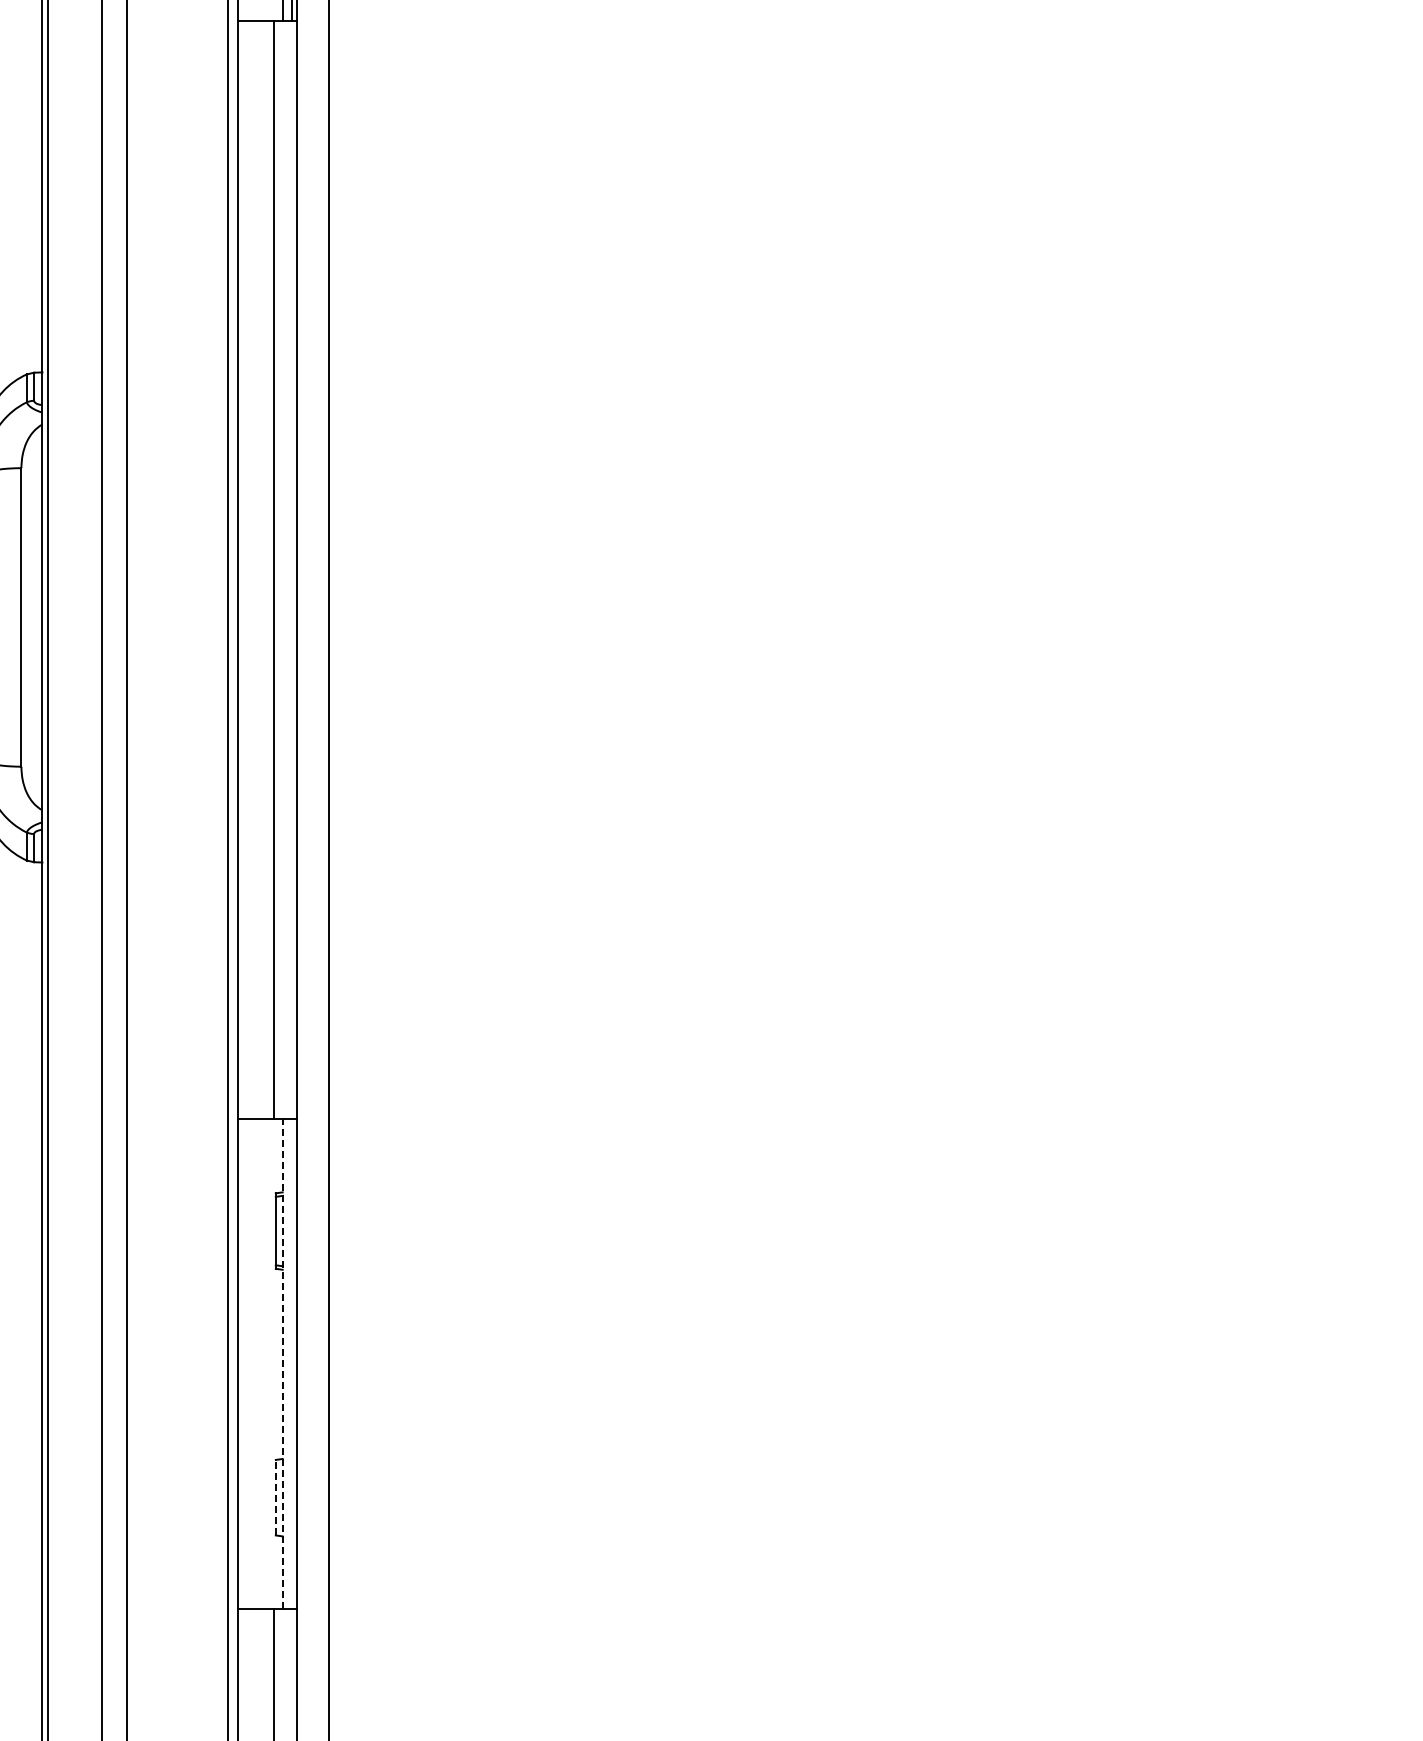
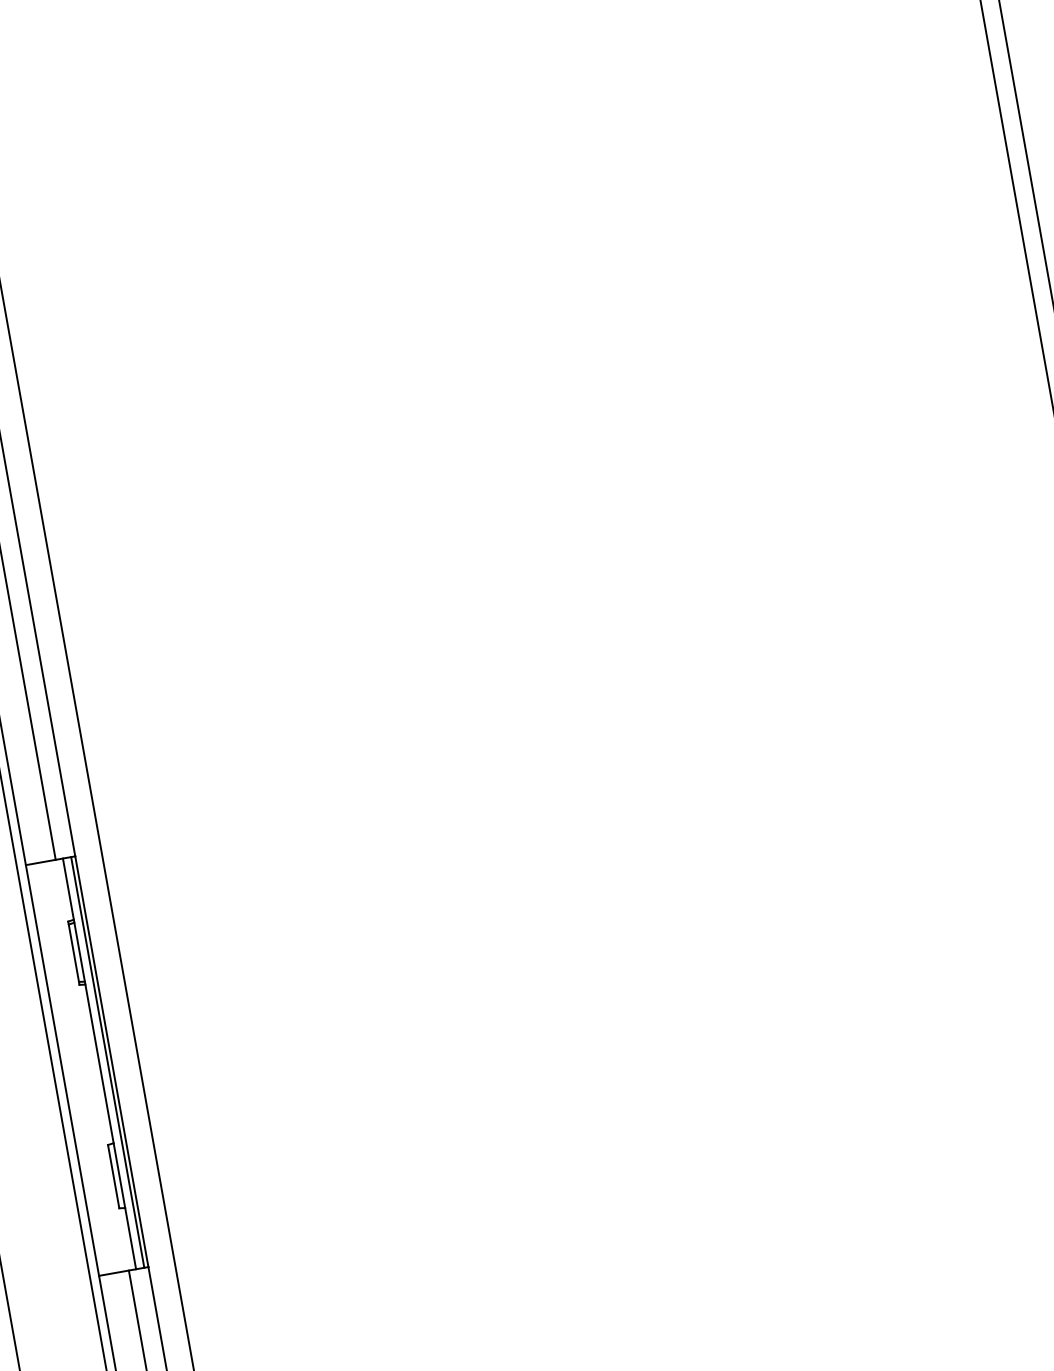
line: (282, 1363) -> (99, 1063), dashed -> solid
line: (292, 1364) -> (107, 1062), added
line: (275, 1497) -> (113, 1176), dashed -> solid

